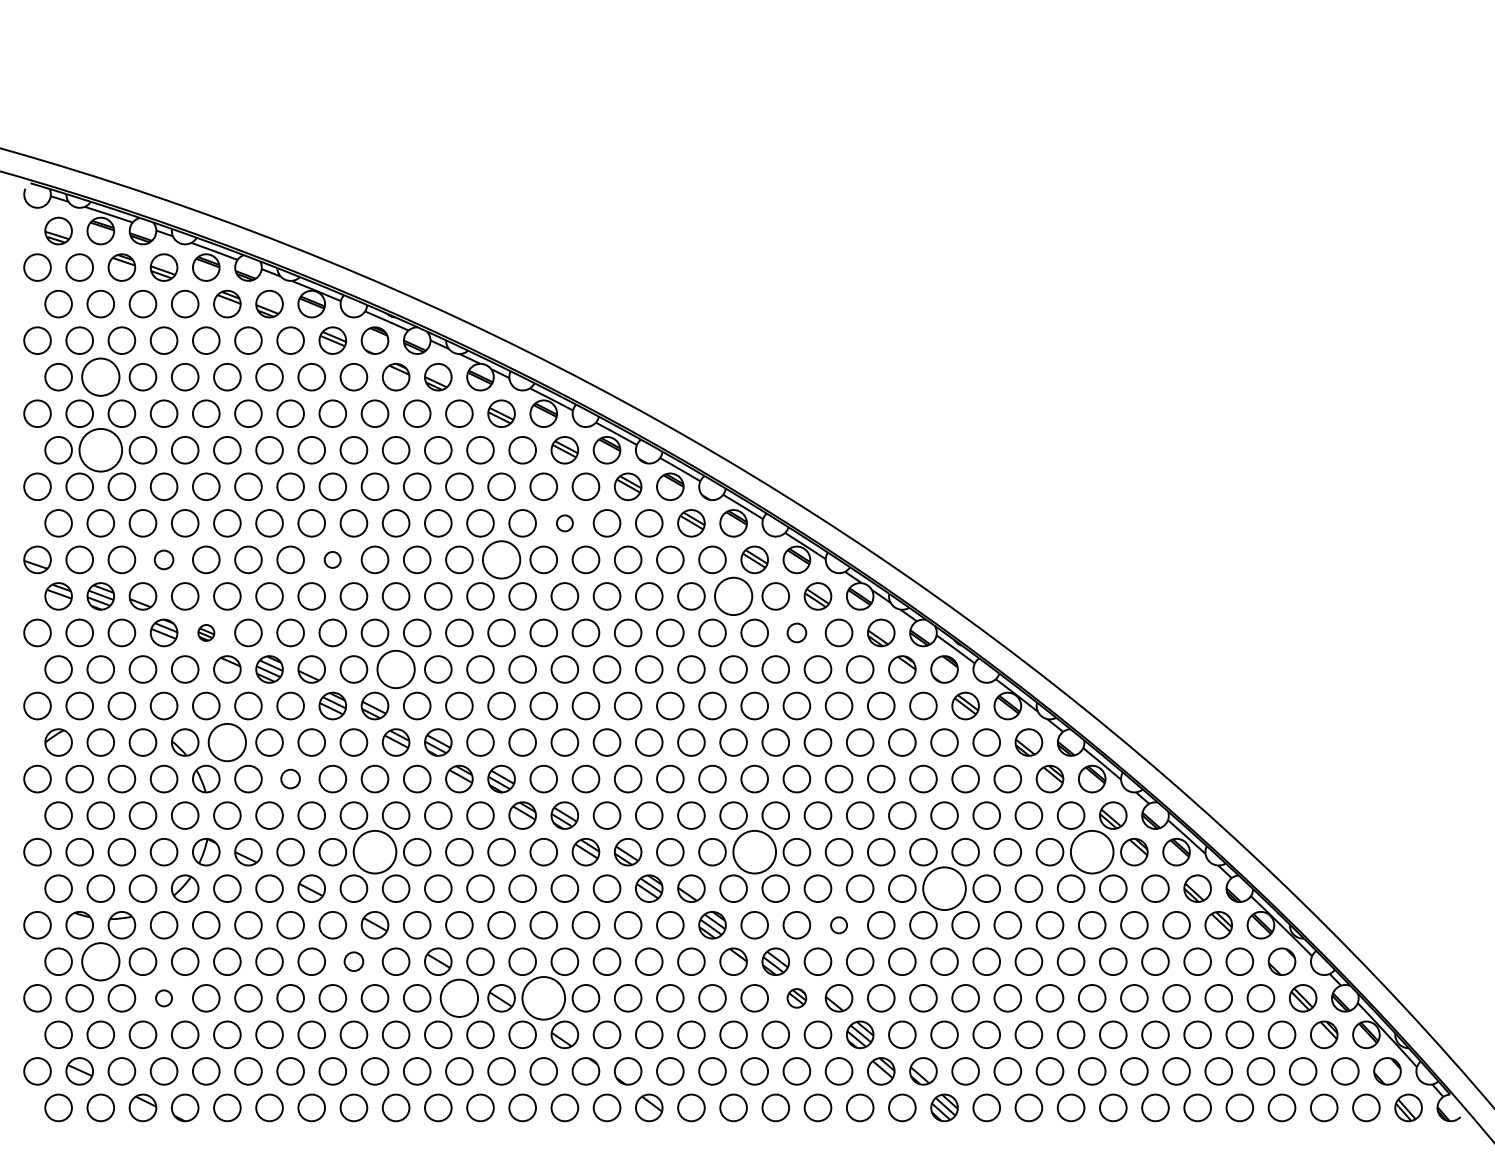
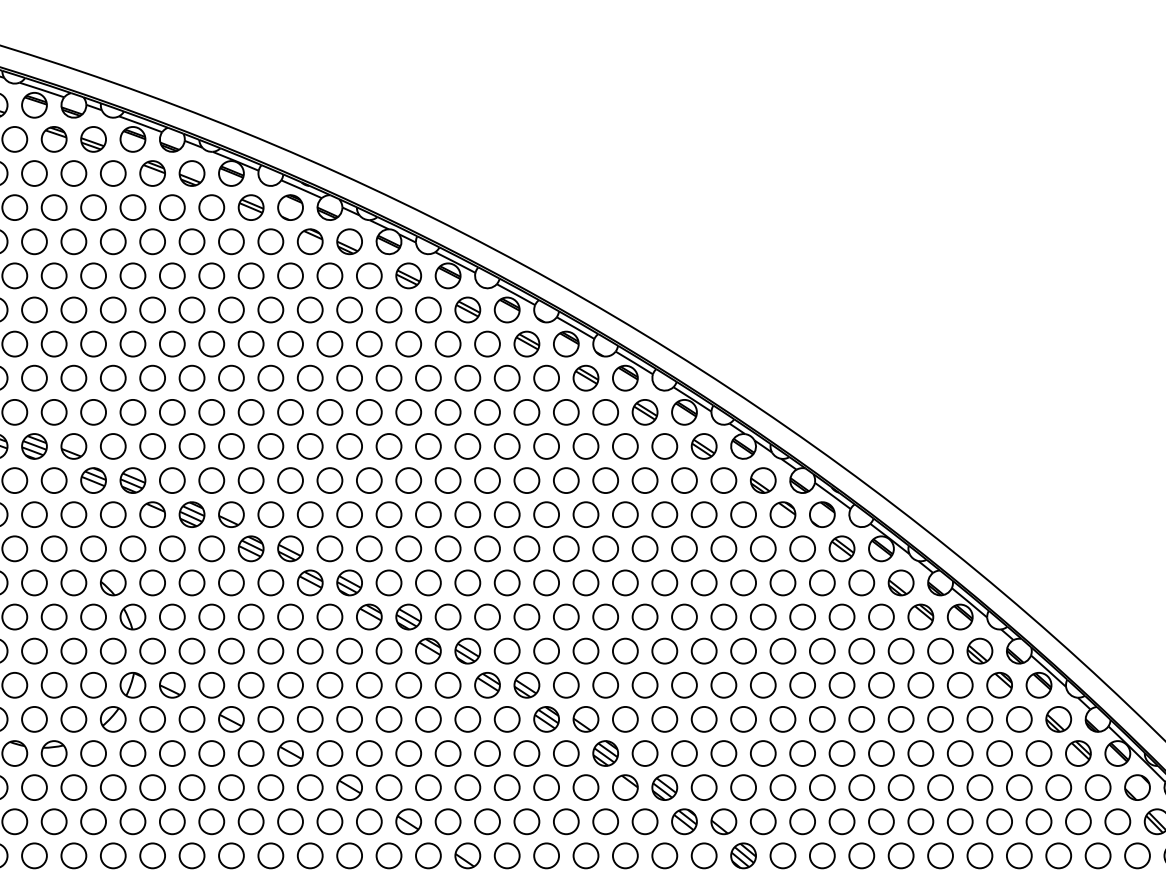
circle: (100, 376) -> (34, 241), size x0.71
circle: (100, 449) -> (34, 309), size x0.62
circle: (564, 523) -> (467, 378), size x1.67
circle: (163, 559) -> (93, 411), size x1.43
circle: (332, 559) -> (250, 411), size x1.67
circle: (501, 559) -> (408, 411), size x0.71
circle: (733, 596) -> (625, 446), size x0.71
part: (206, 632) -> (133, 480), size x1.67
circle: (796, 632) -> (684, 480), size x1.43
circle: (395, 669) -> (309, 514), size x0.71
circle: (227, 742) -> (152, 582), size x0.71
circle: (290, 778) -> (211, 616), size x1.43
circle: (374, 851) -> (290, 684), size x0.62
circle: (754, 851) -> (644, 684), size x0.62
circle: (1091, 851) -> (959, 684), size x0.62
circle: (944, 888) -> (822, 719), size x0.62
circle: (838, 925) -> (723, 753), size x1.67
circle: (100, 961) -> (34, 787), size x0.71
circle: (353, 961) -> (270, 787), size x1.43
circle: (163, 998) -> (93, 821), size x1.67
circle: (459, 998) -> (369, 821), size x0.71
circle: (543, 998) -> (447, 821), size x0.62
part: (796, 998) -> (684, 821), size x1.43

